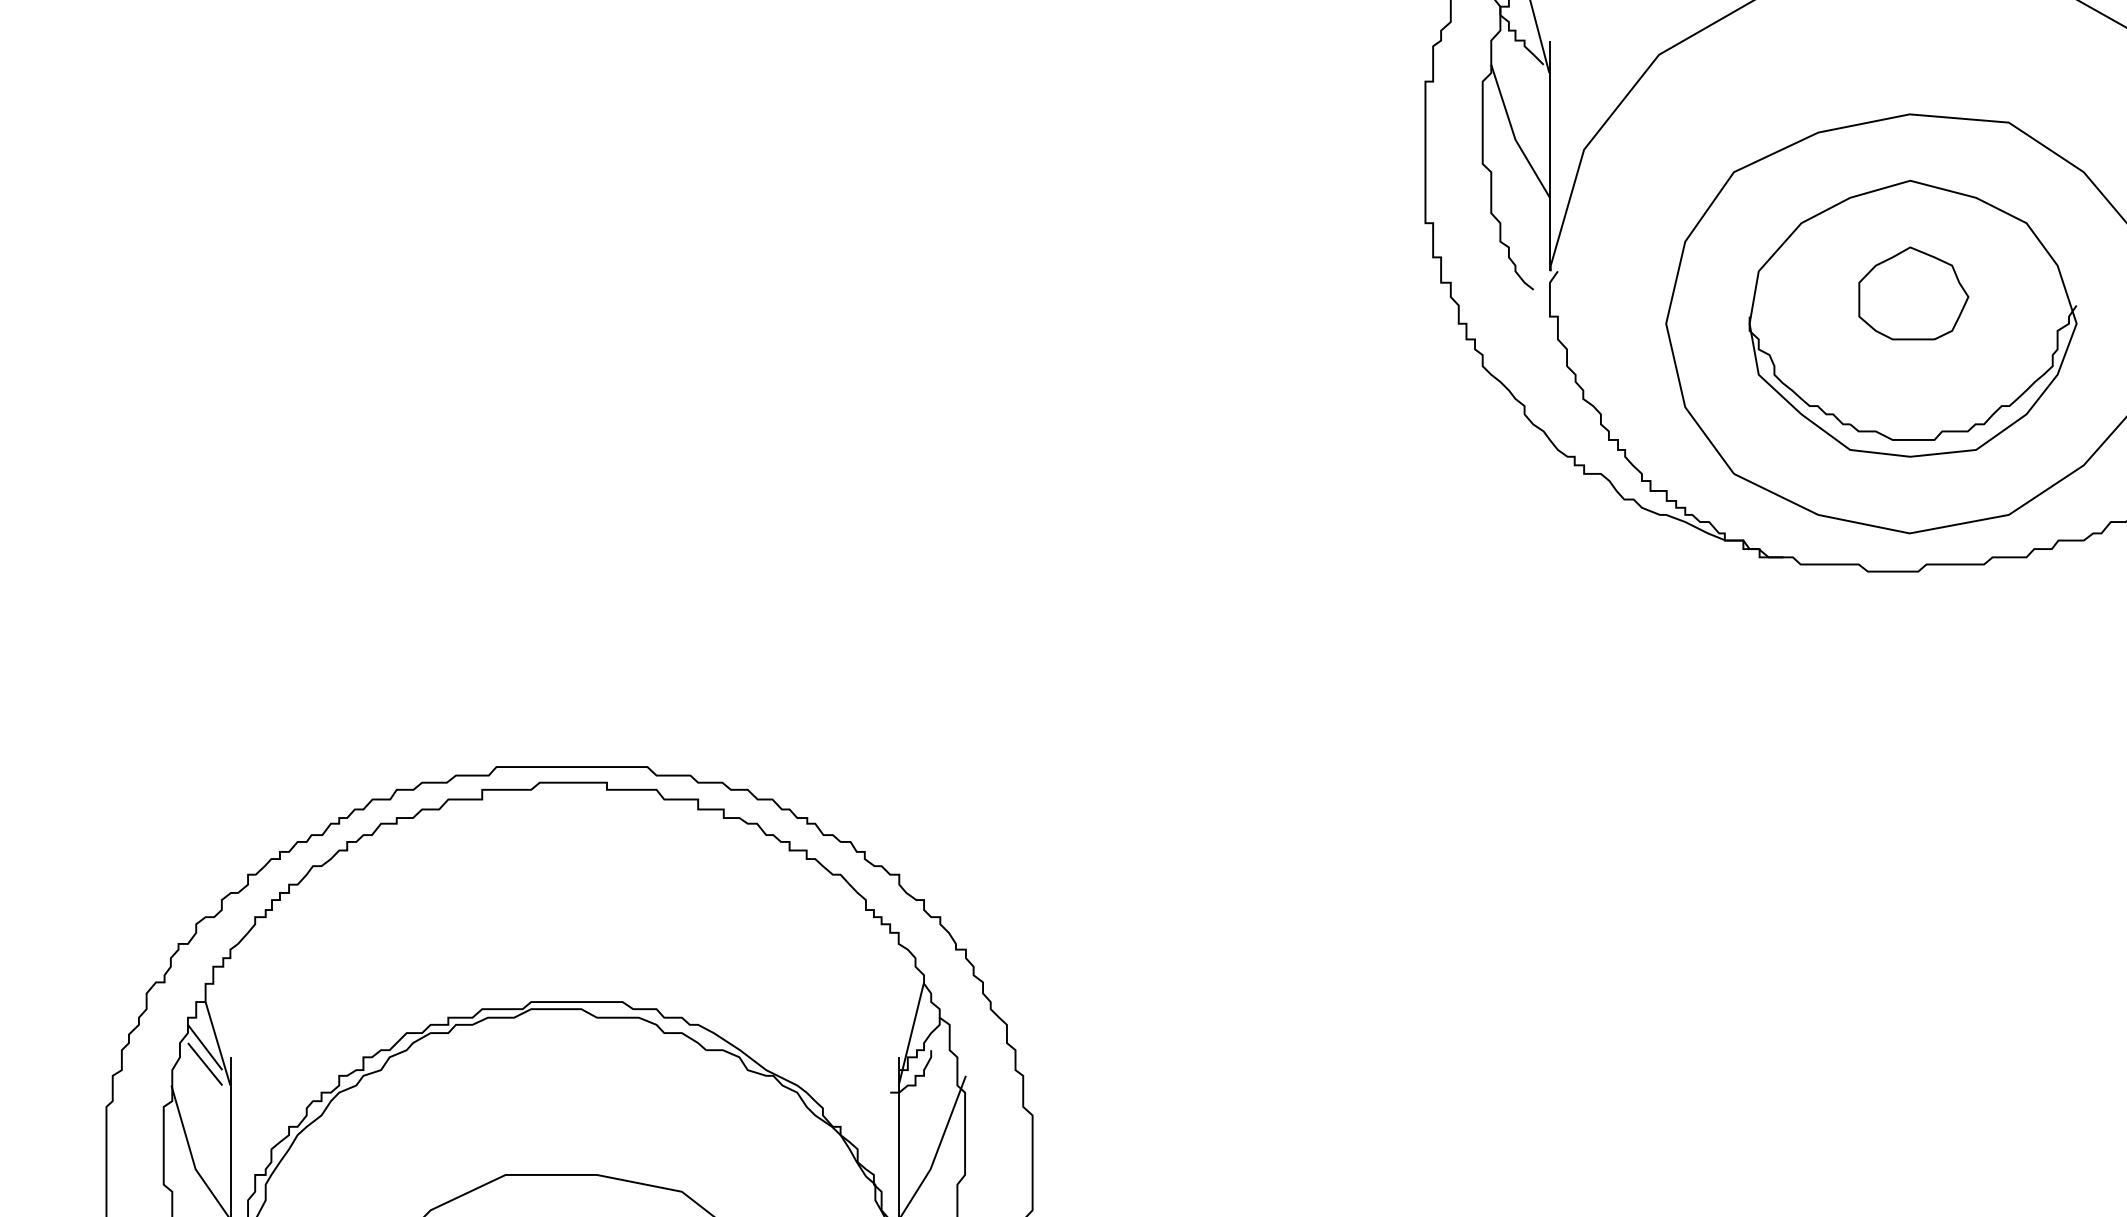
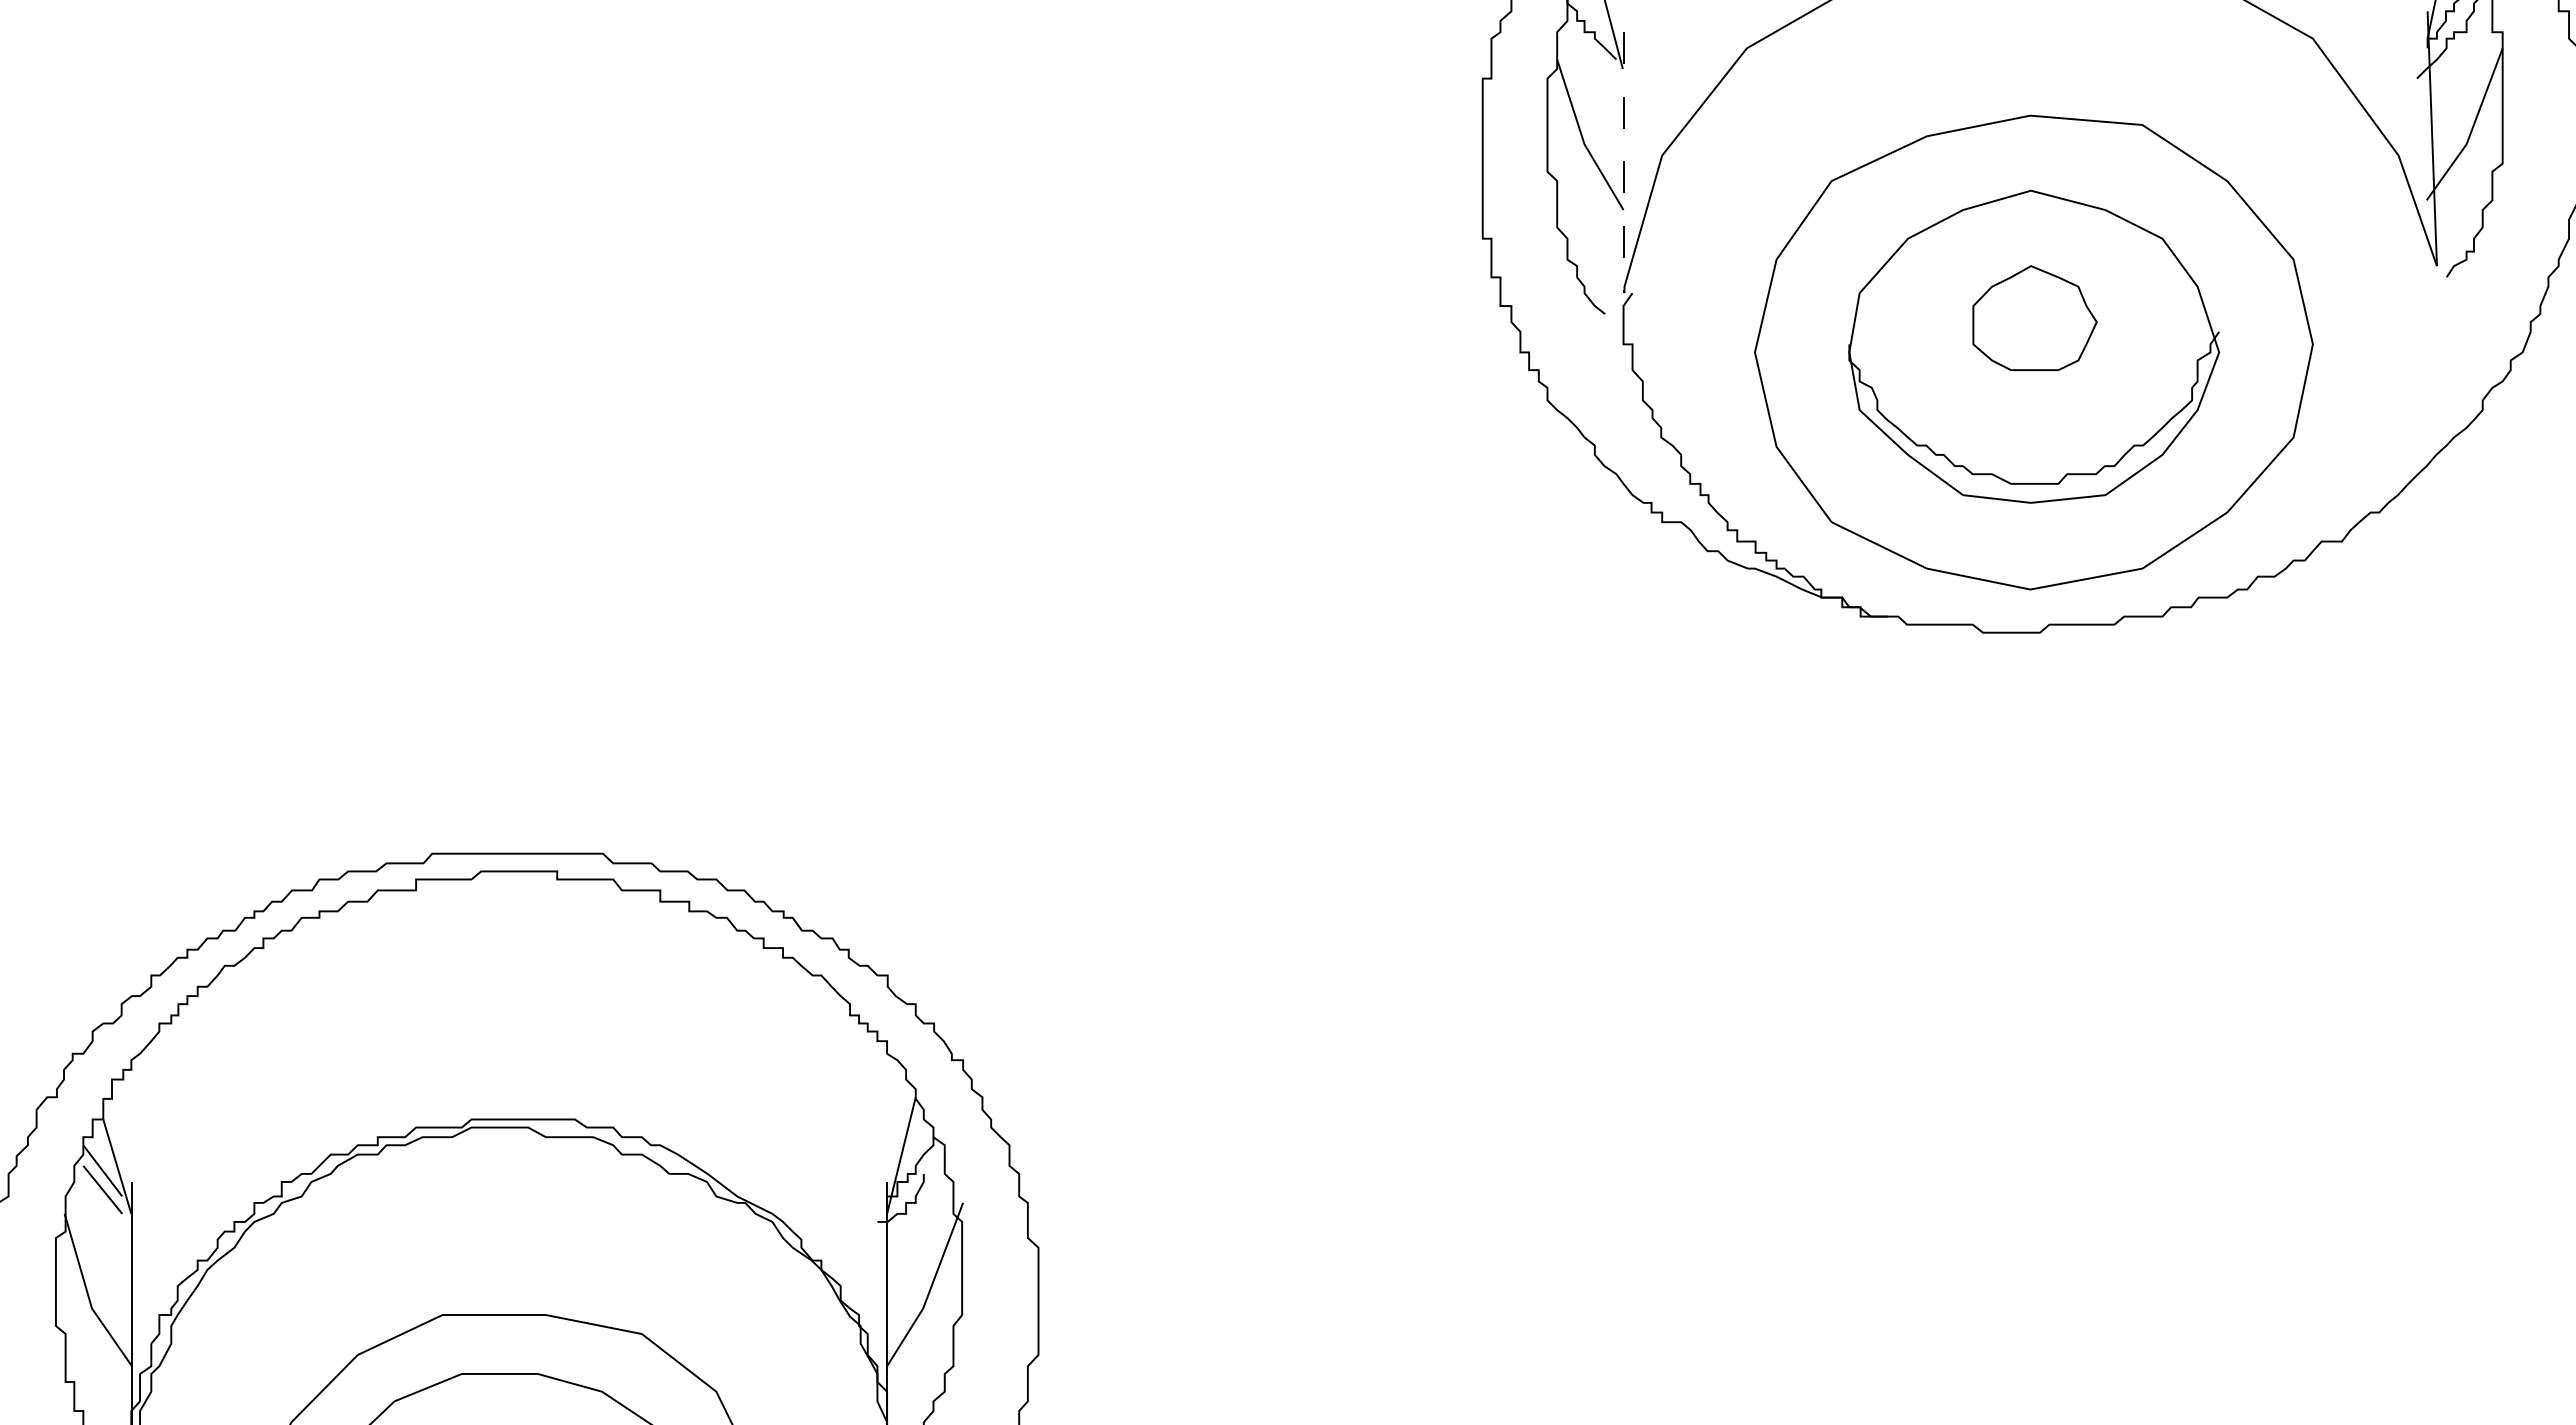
line: (1549, 156) -> (1623, 163), solid -> dashed

